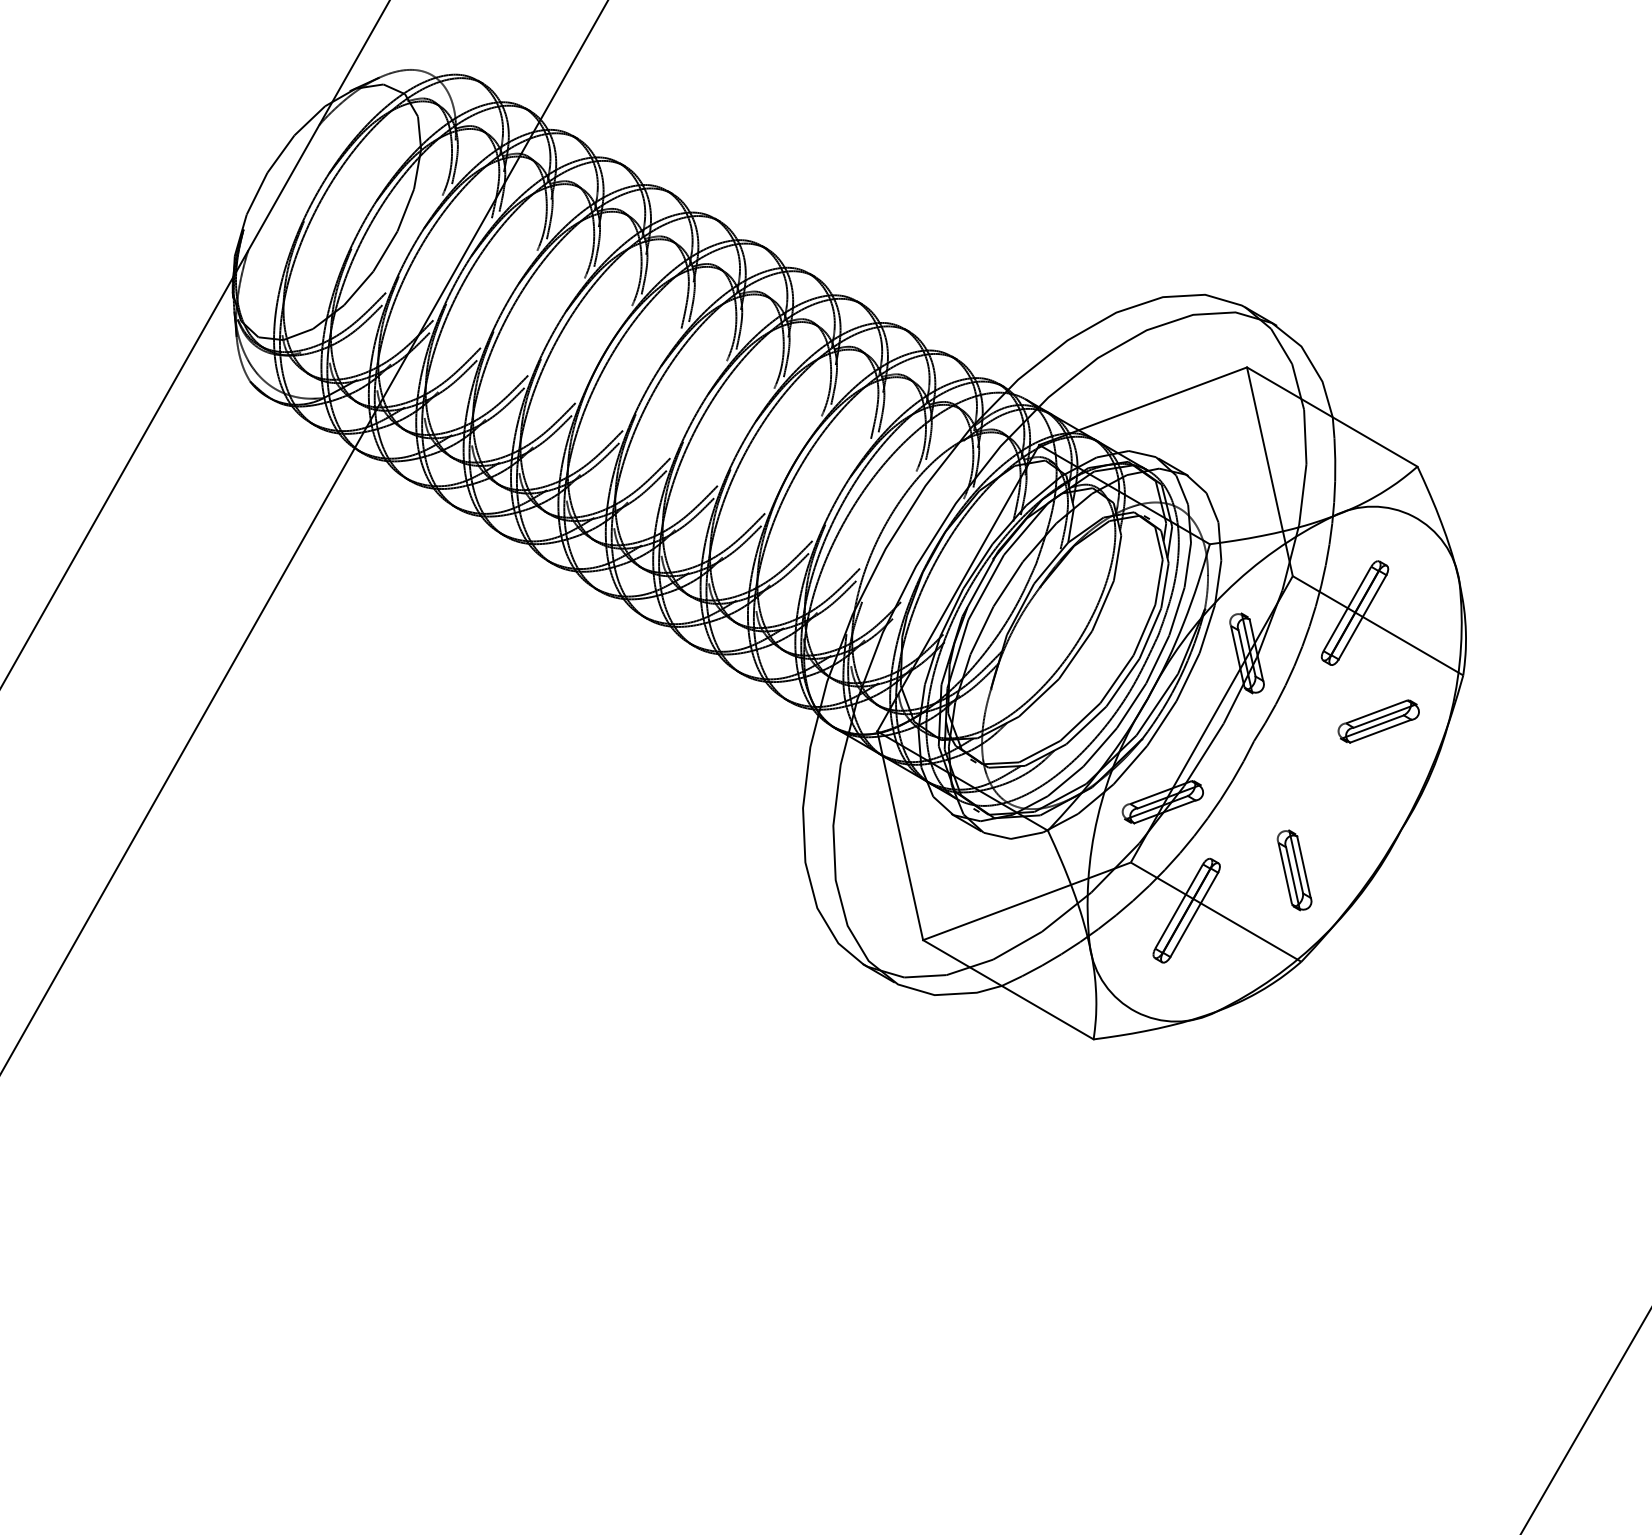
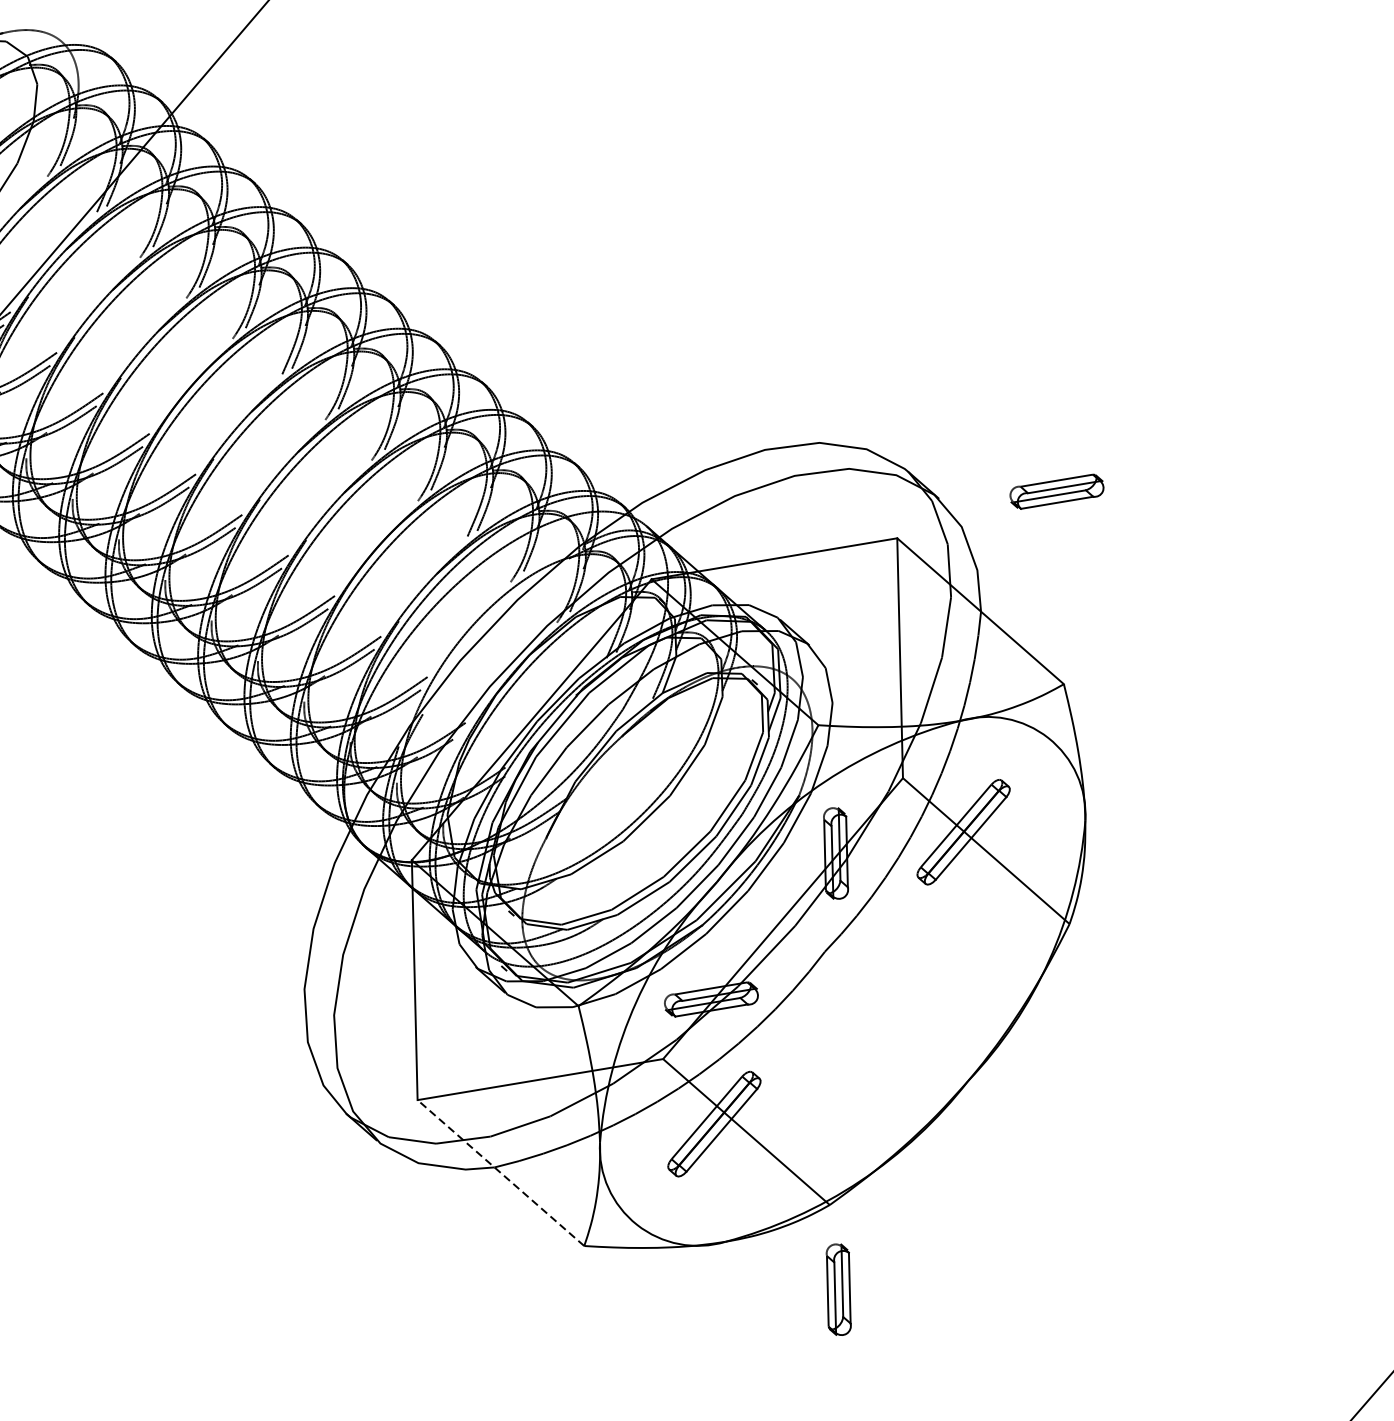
part: (1378, 721) -> (1056, 491), moved
part: (1294, 870) -> (838, 1289), moved
line: (1008, 989) -> (501, 1172), solid -> dashed

